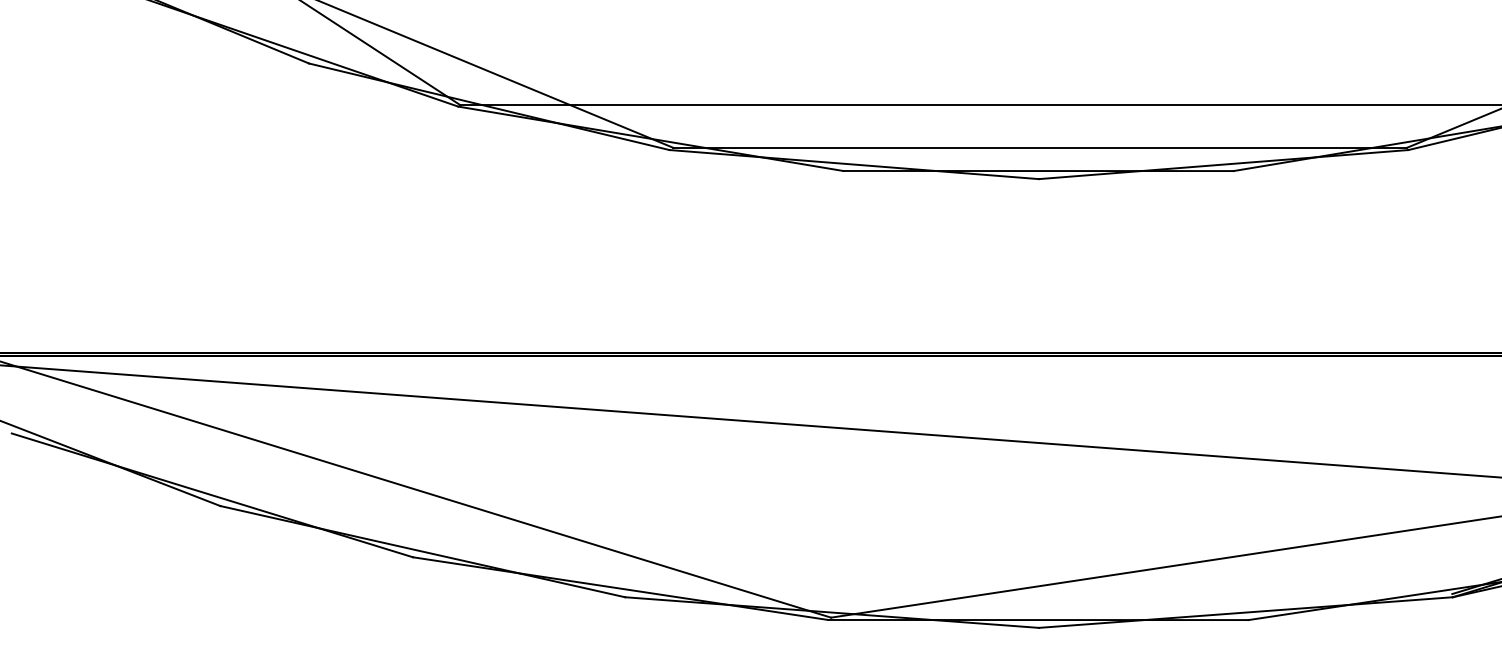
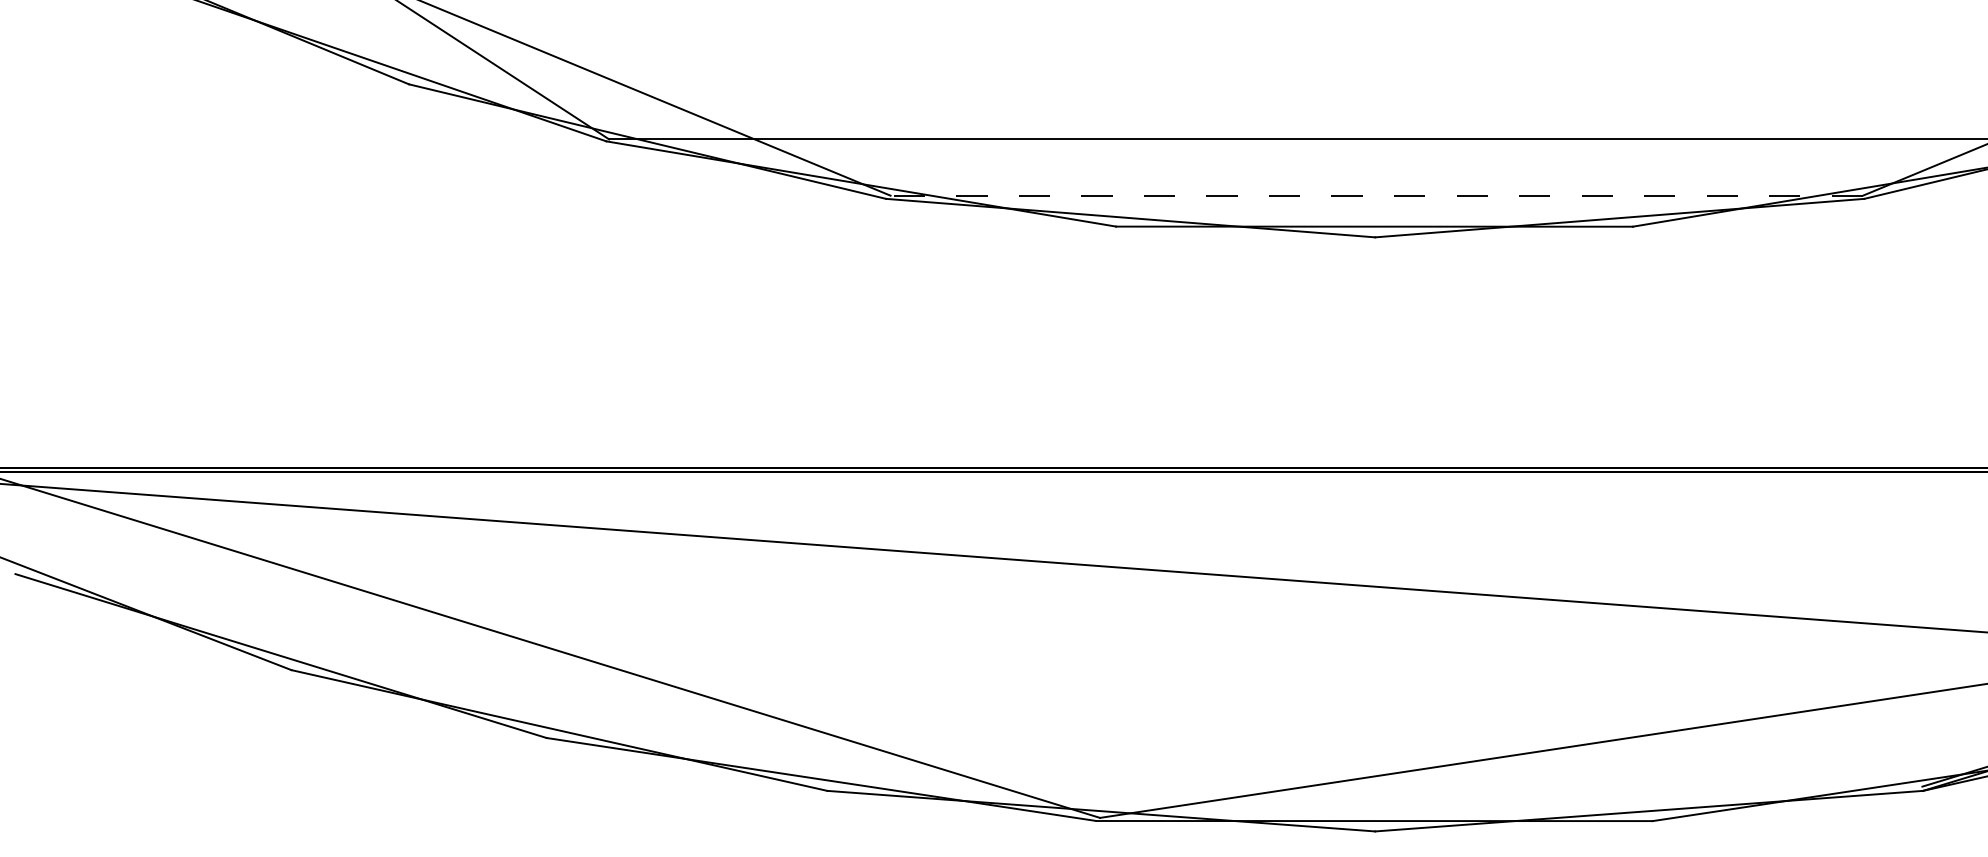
line: (1039, 147) -> (1376, 195), solid -> dashed

